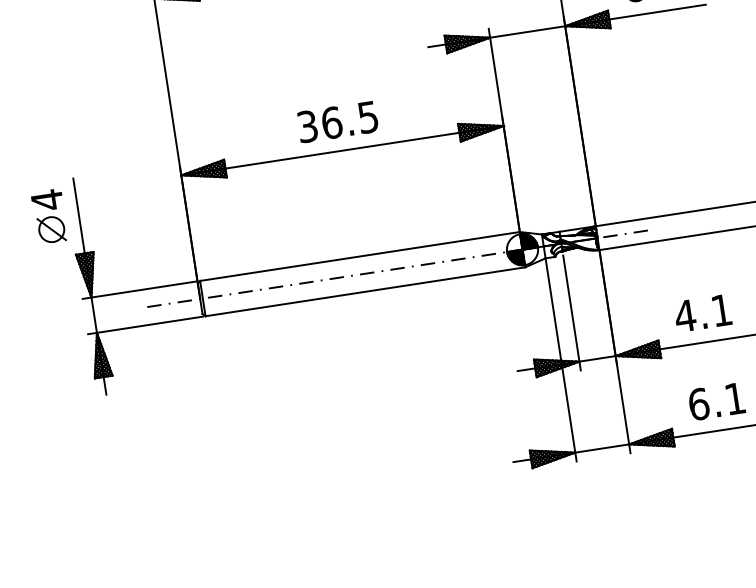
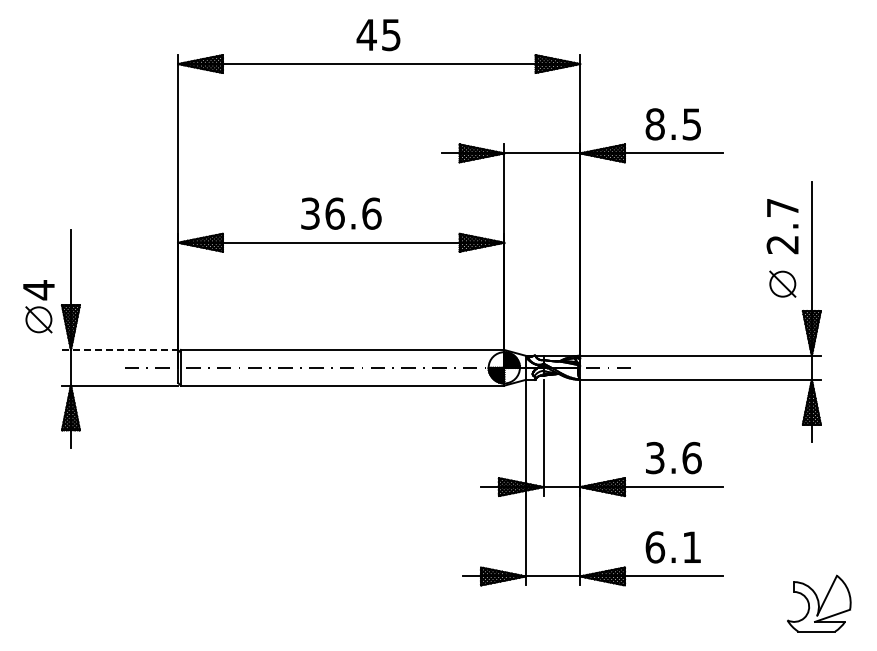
text: (367, 117) -> (371, 213), 36.5 -> 36.6
part: (49, 216) -> (38, 306), moved
line: (140, 289) -> (120, 349), solid -> dashed
text: (703, 312) -> (673, 457), 4.1 -> 3.6

